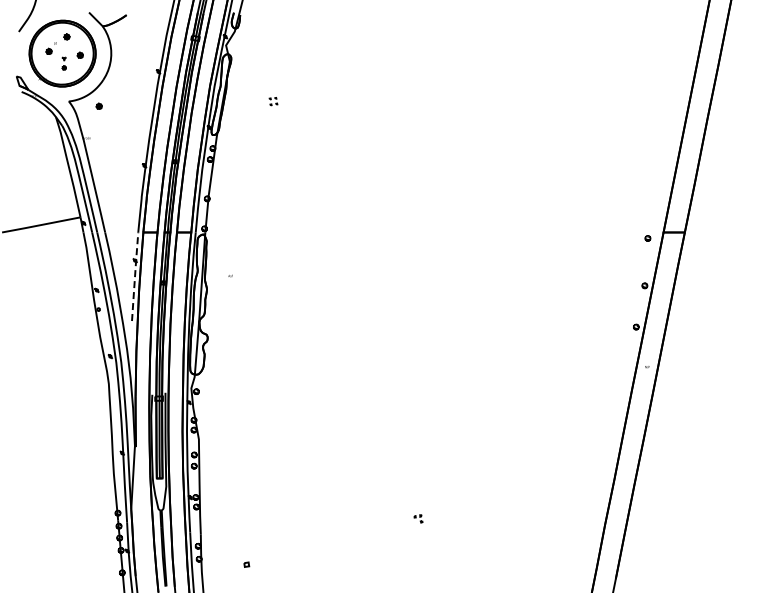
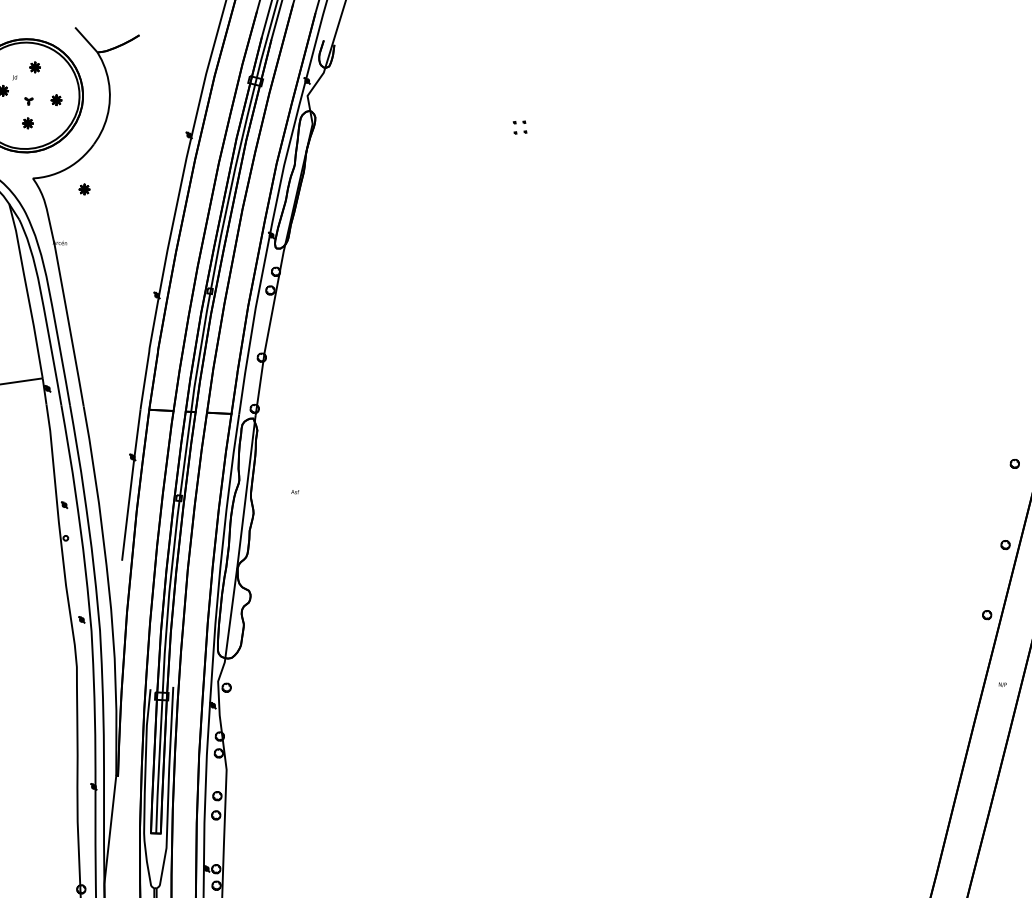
part: (63, 63) -> (26, 112), size x1.43
part: (273, 101) -> (520, 127), moved
line: (135, 276) -> (131, 484), dashed -> solid

